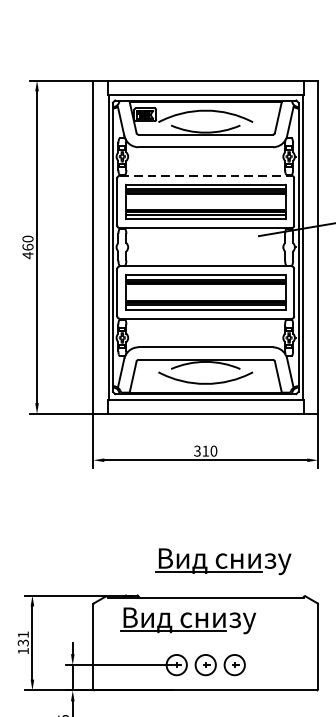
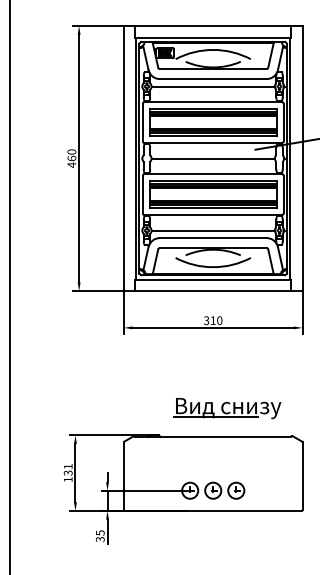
line: (206, 156) -> (213, 86), added
line: (206, 175) -> (213, 101), dashed -> solid
line: (204, 247) -> (212, 158), added
line: (204, 337) -> (212, 230), added
part: (188, 620) -> (199, 455), removed

